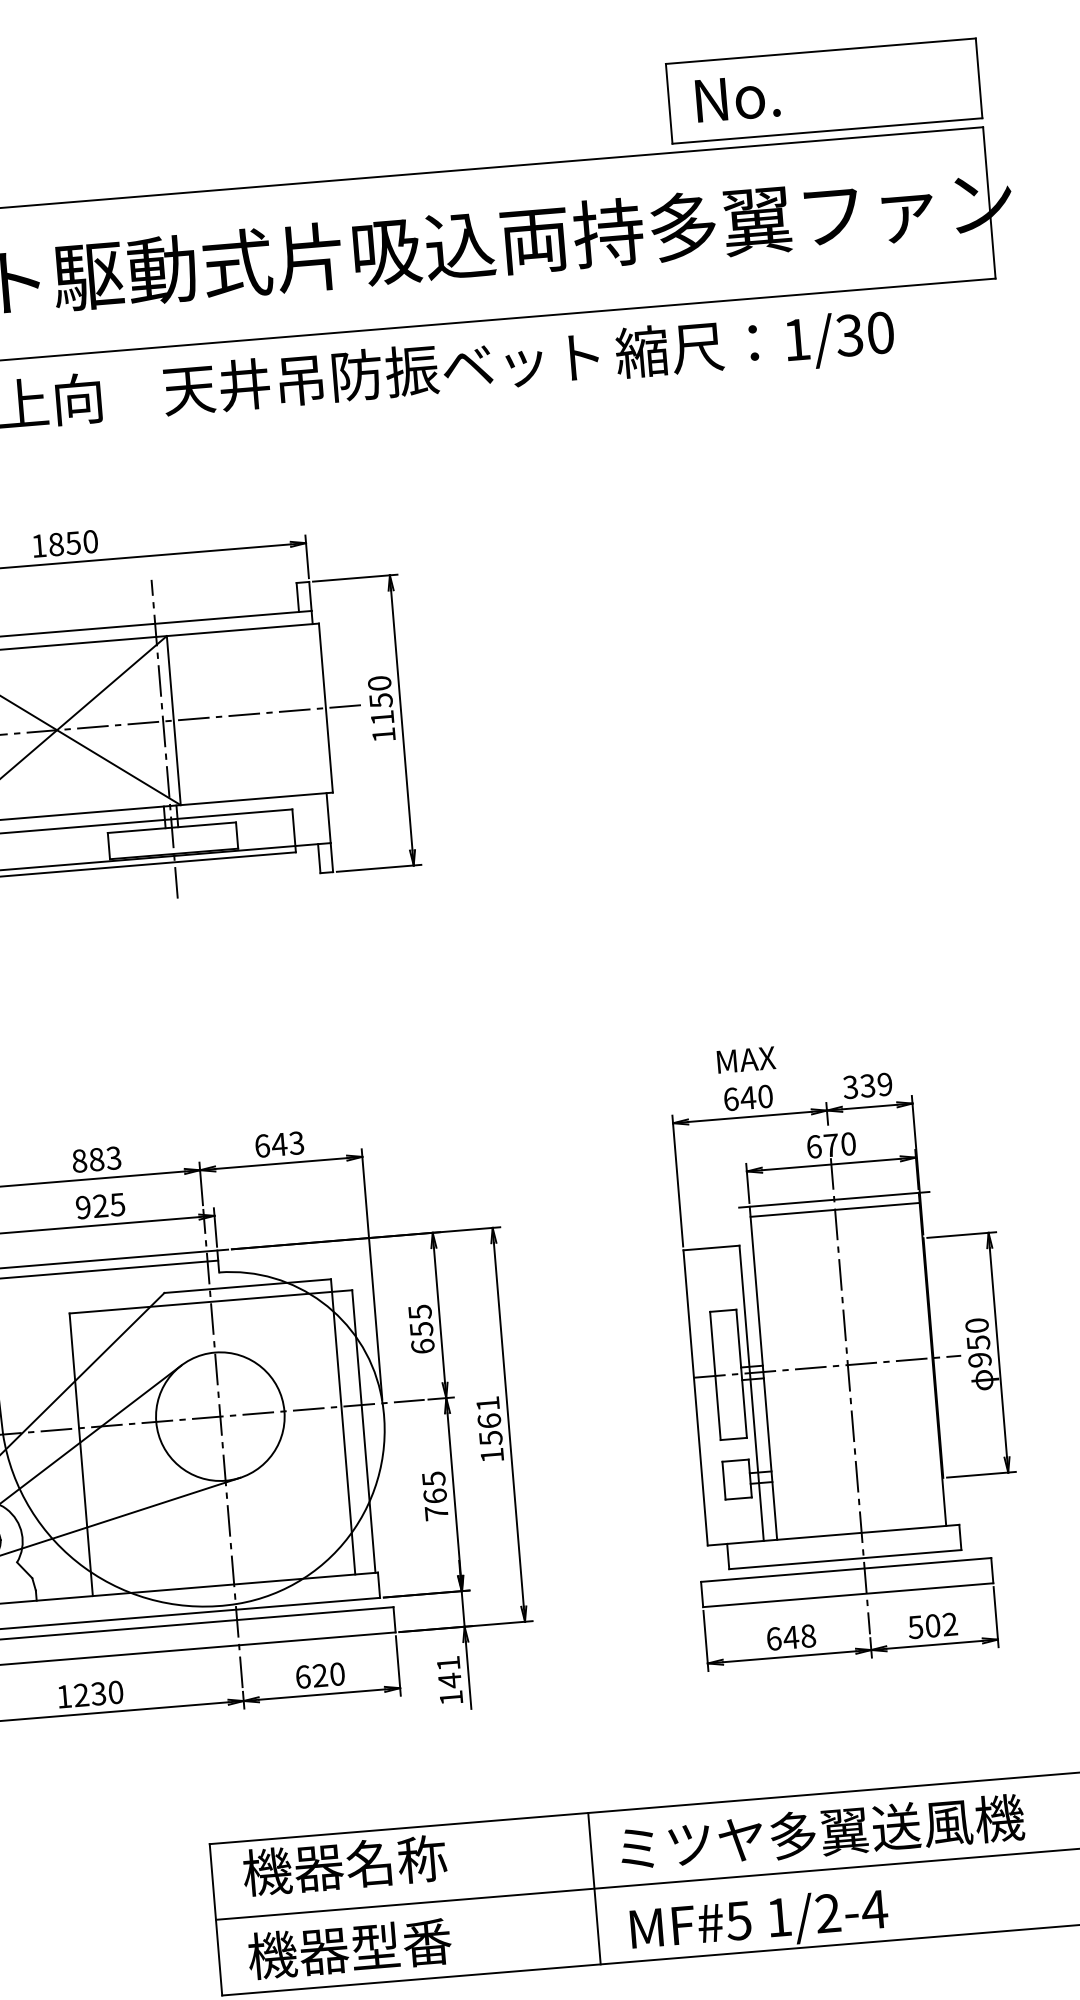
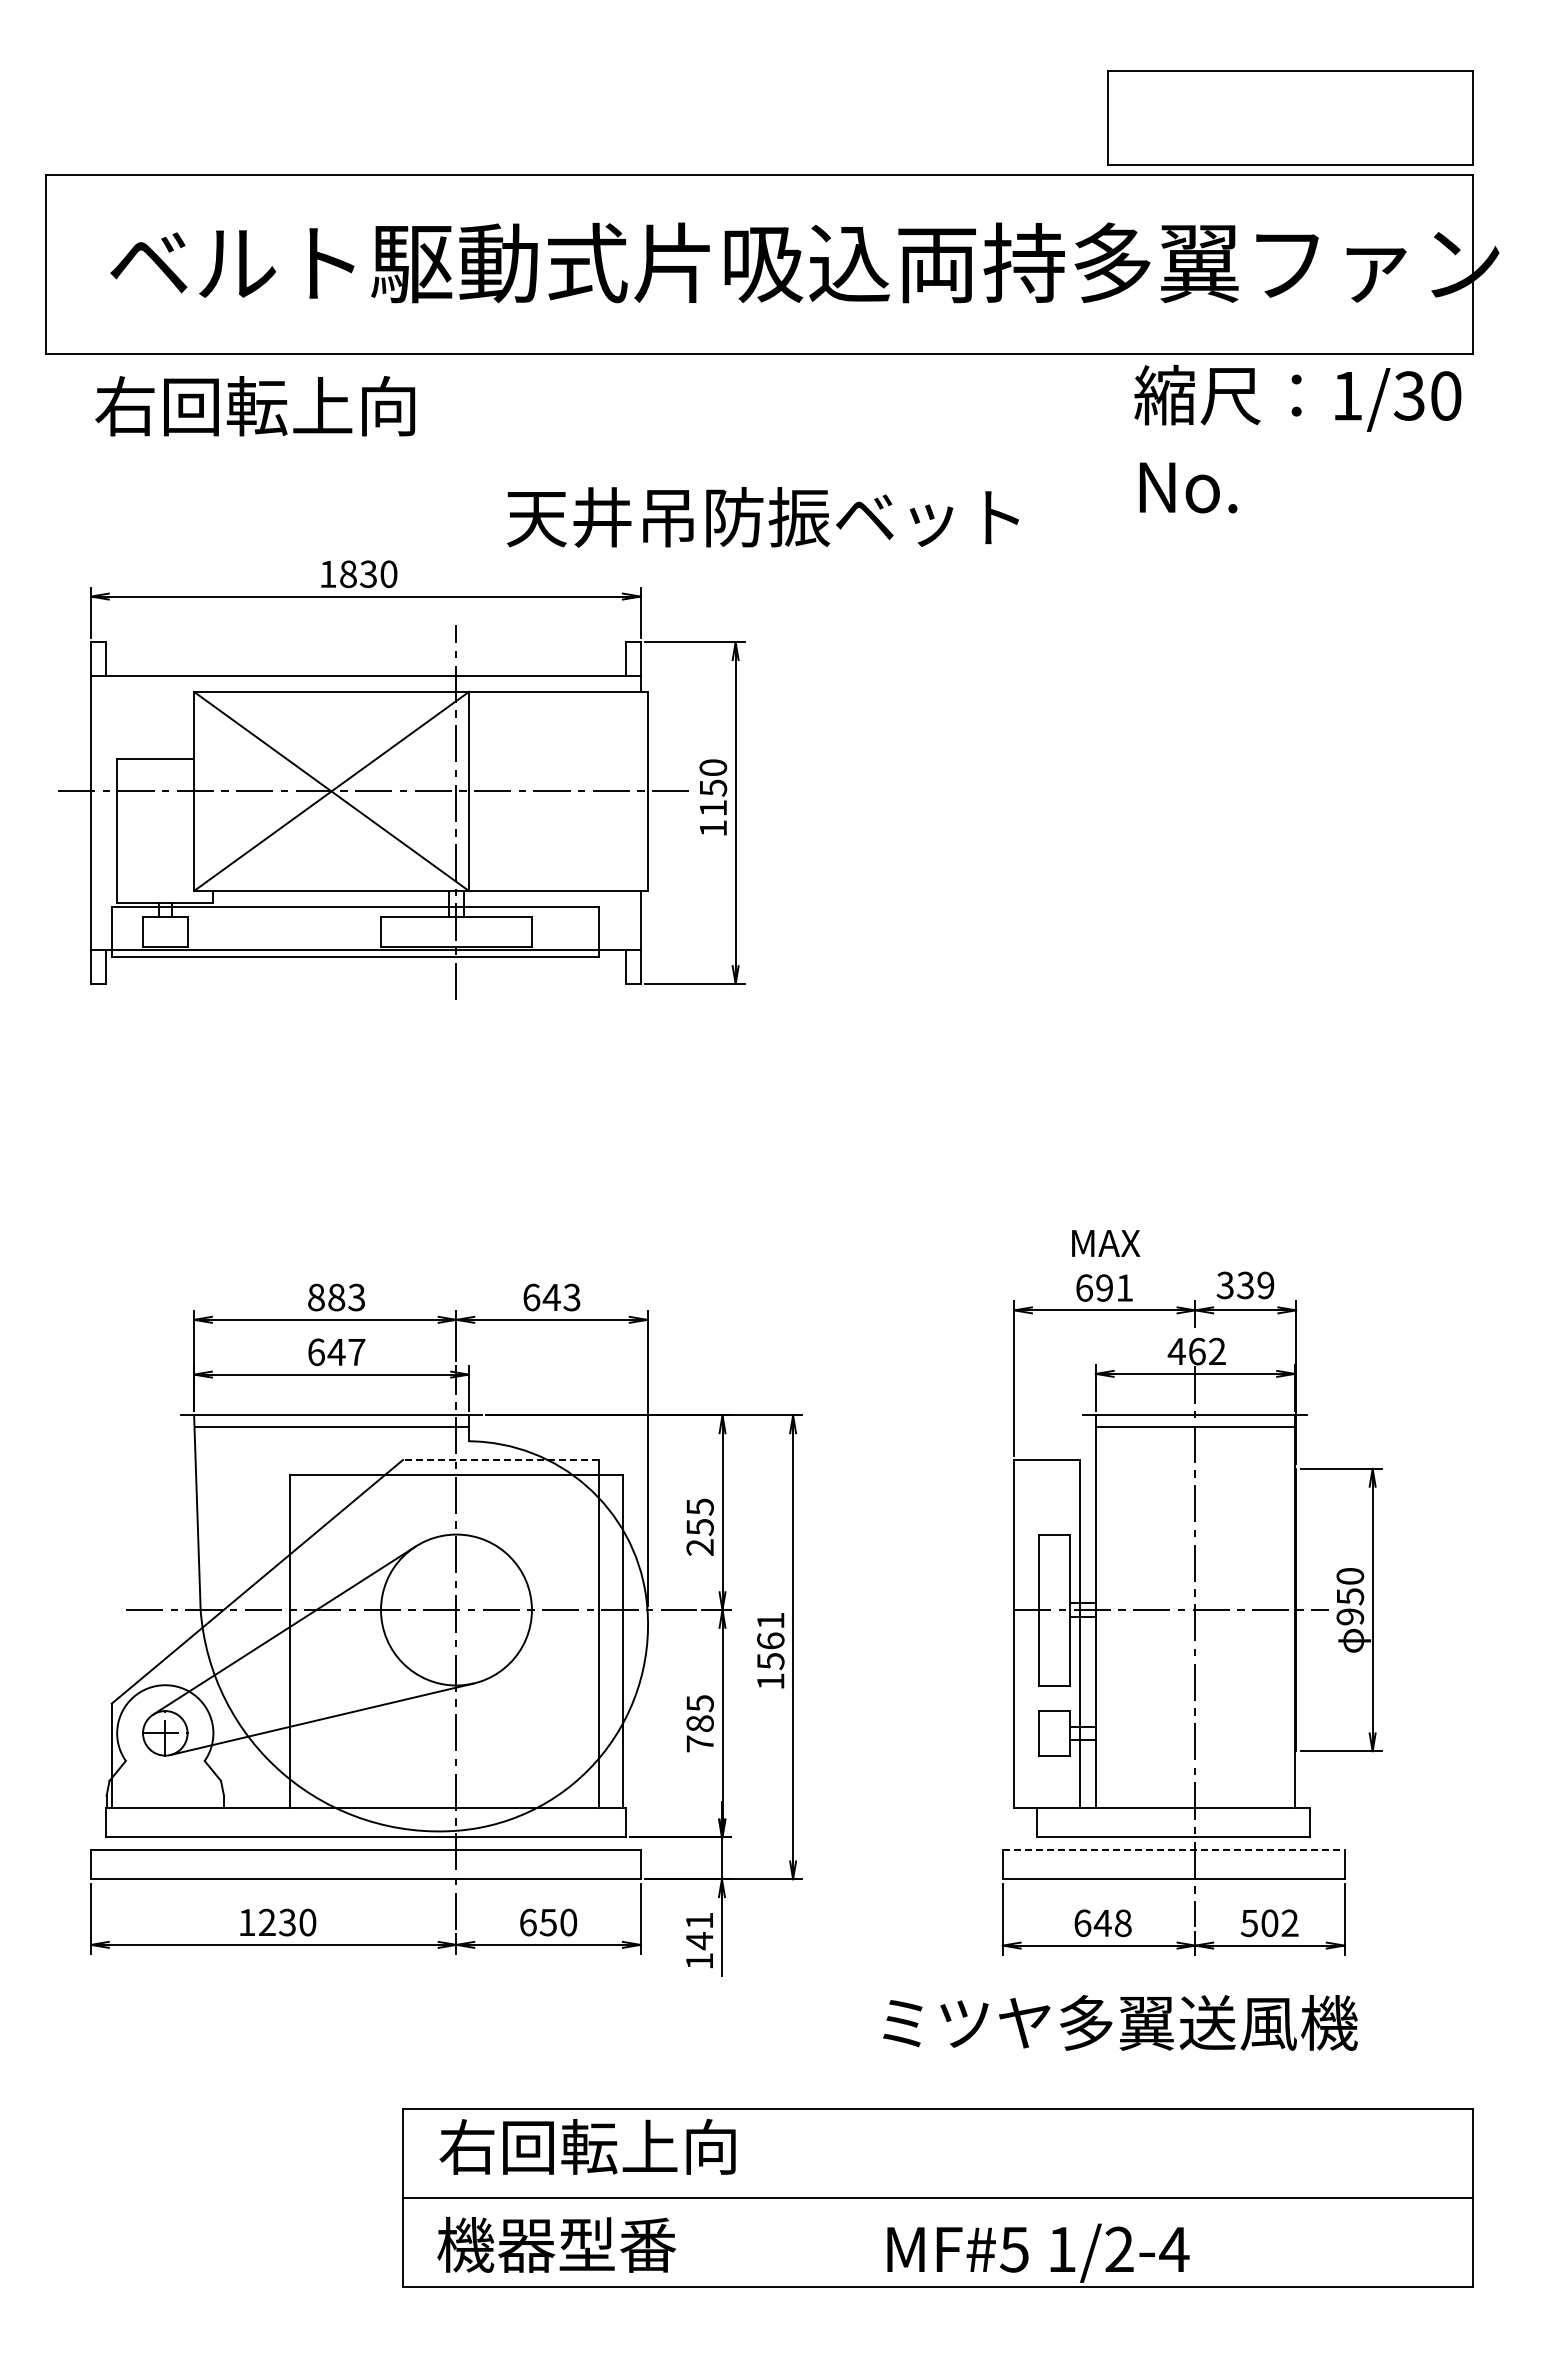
text: (737, 98) -> (1188, 487), moved
text: (754, 344) -> (1297, 397), moved
text: (380, 373) -> (762, 517), moved
text: (73, 542) -> (368, 573), 1850 -> 1830
text: (756, 1096) -> (1114, 1287), 640 -> 691
text: (830, 1145) -> (1196, 1351), 670 -> 462
text: (100, 1206) -> (336, 1352), 925 -> 647
line: (247, 1286) -> (500, 1460), solid -> dashed
text: (422, 1346) -> (699, 1547), 655 -> 255
text: (434, 1496) -> (699, 1723), 765 -> 785
line: (846, 1569) -> (1173, 1849), solid -> dashed
text: (319, 1675) -> (547, 1922), 620 -> 650
text: (822, 1832) -> (1120, 2022), moved
text: (369, 1863) -> (587, 2146), 機器名称 -> 右回転上向
line: (594, 1888) -> (848, 2197), removed

